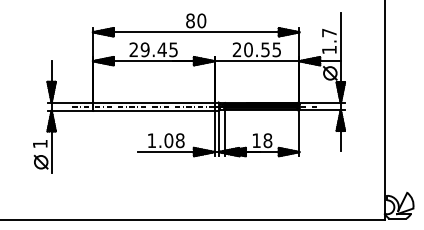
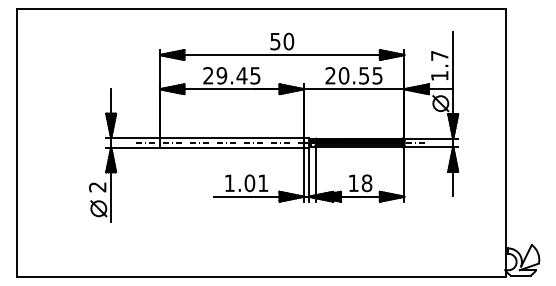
text: (190, 20) -> (275, 41), 80 -> 50
text: (180, 140) -> (263, 183), 1.08 -> 1.01
text: (40, 144) -> (97, 187), 1 -> 2

